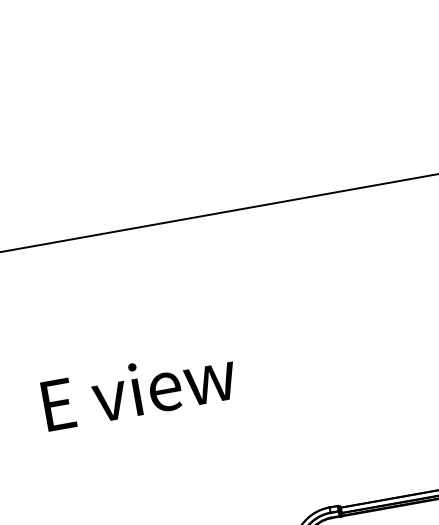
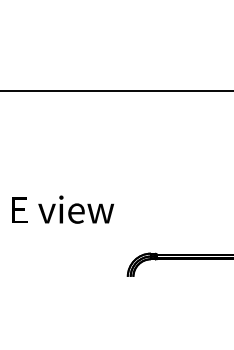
text: (138, 389) -> (62, 209), moved

